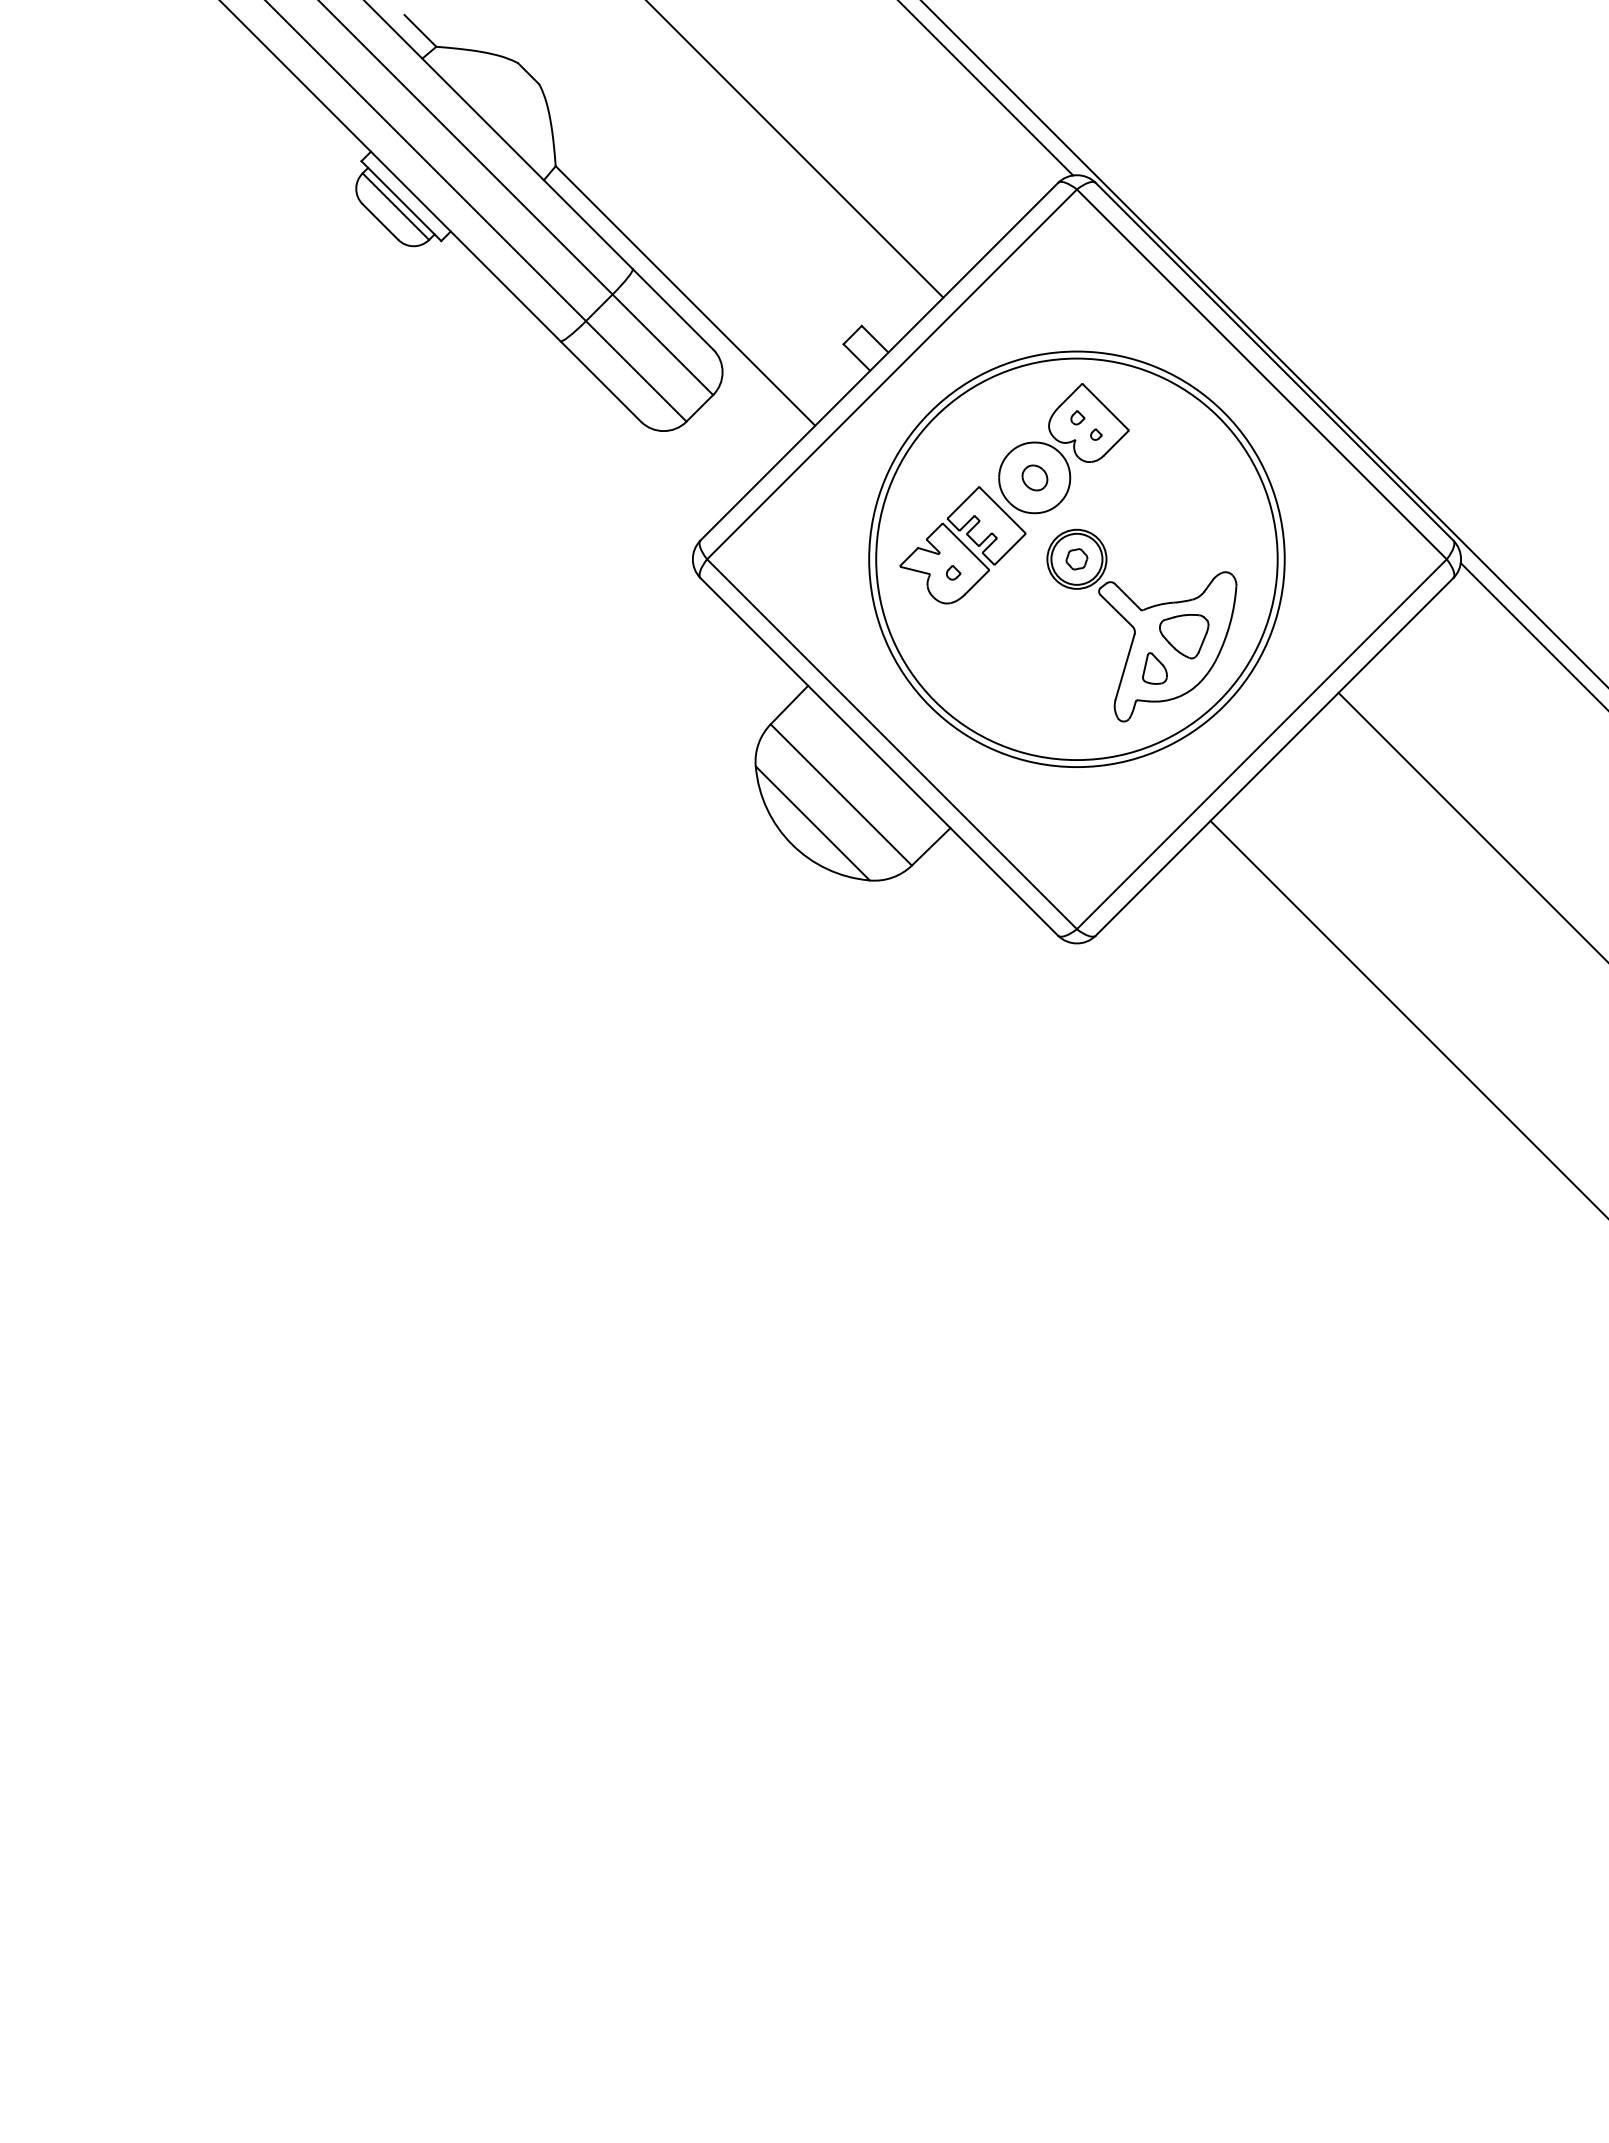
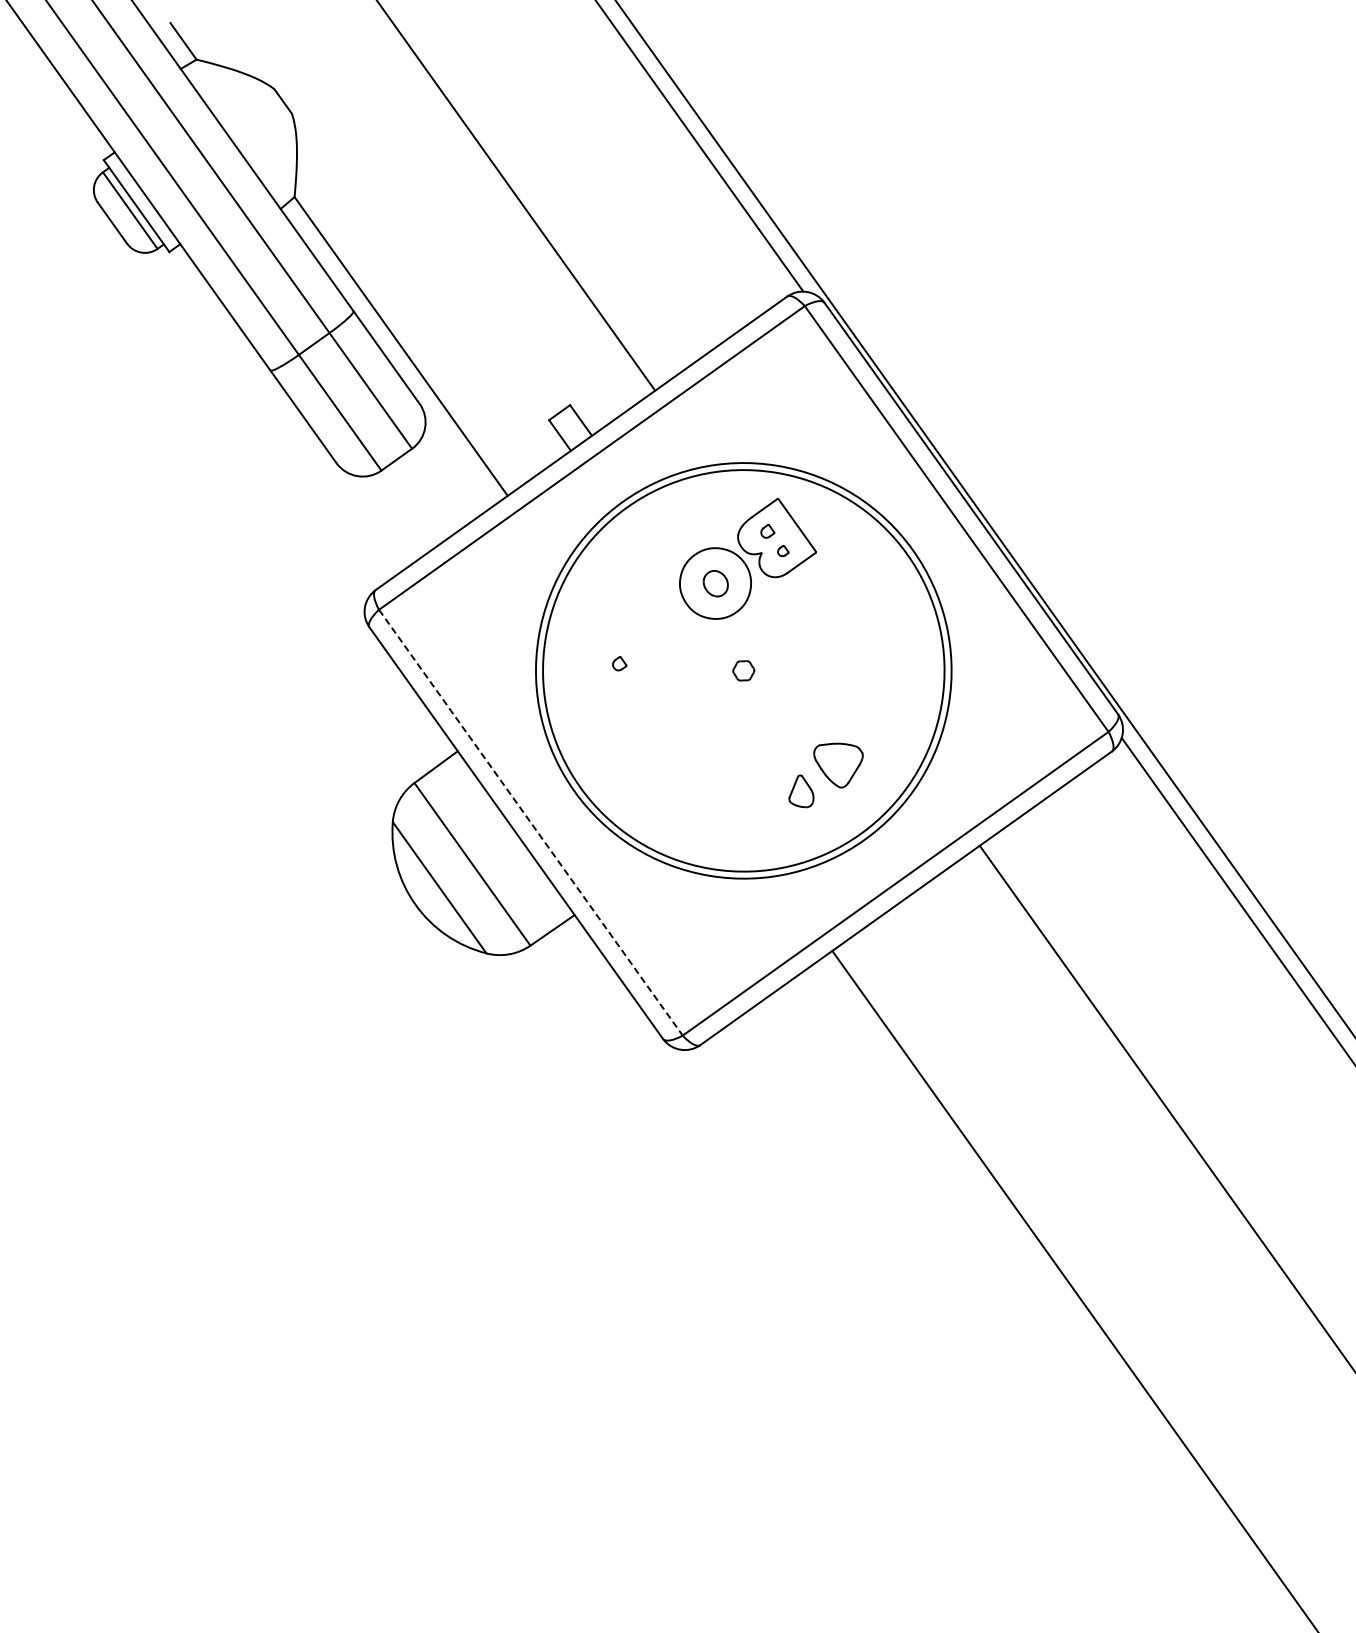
part: (962, 545) -> (633, 638), removed
part: (1141, 625) -> (796, 746), removed
line: (892, 744) -> (531, 823), solid -> dashed

